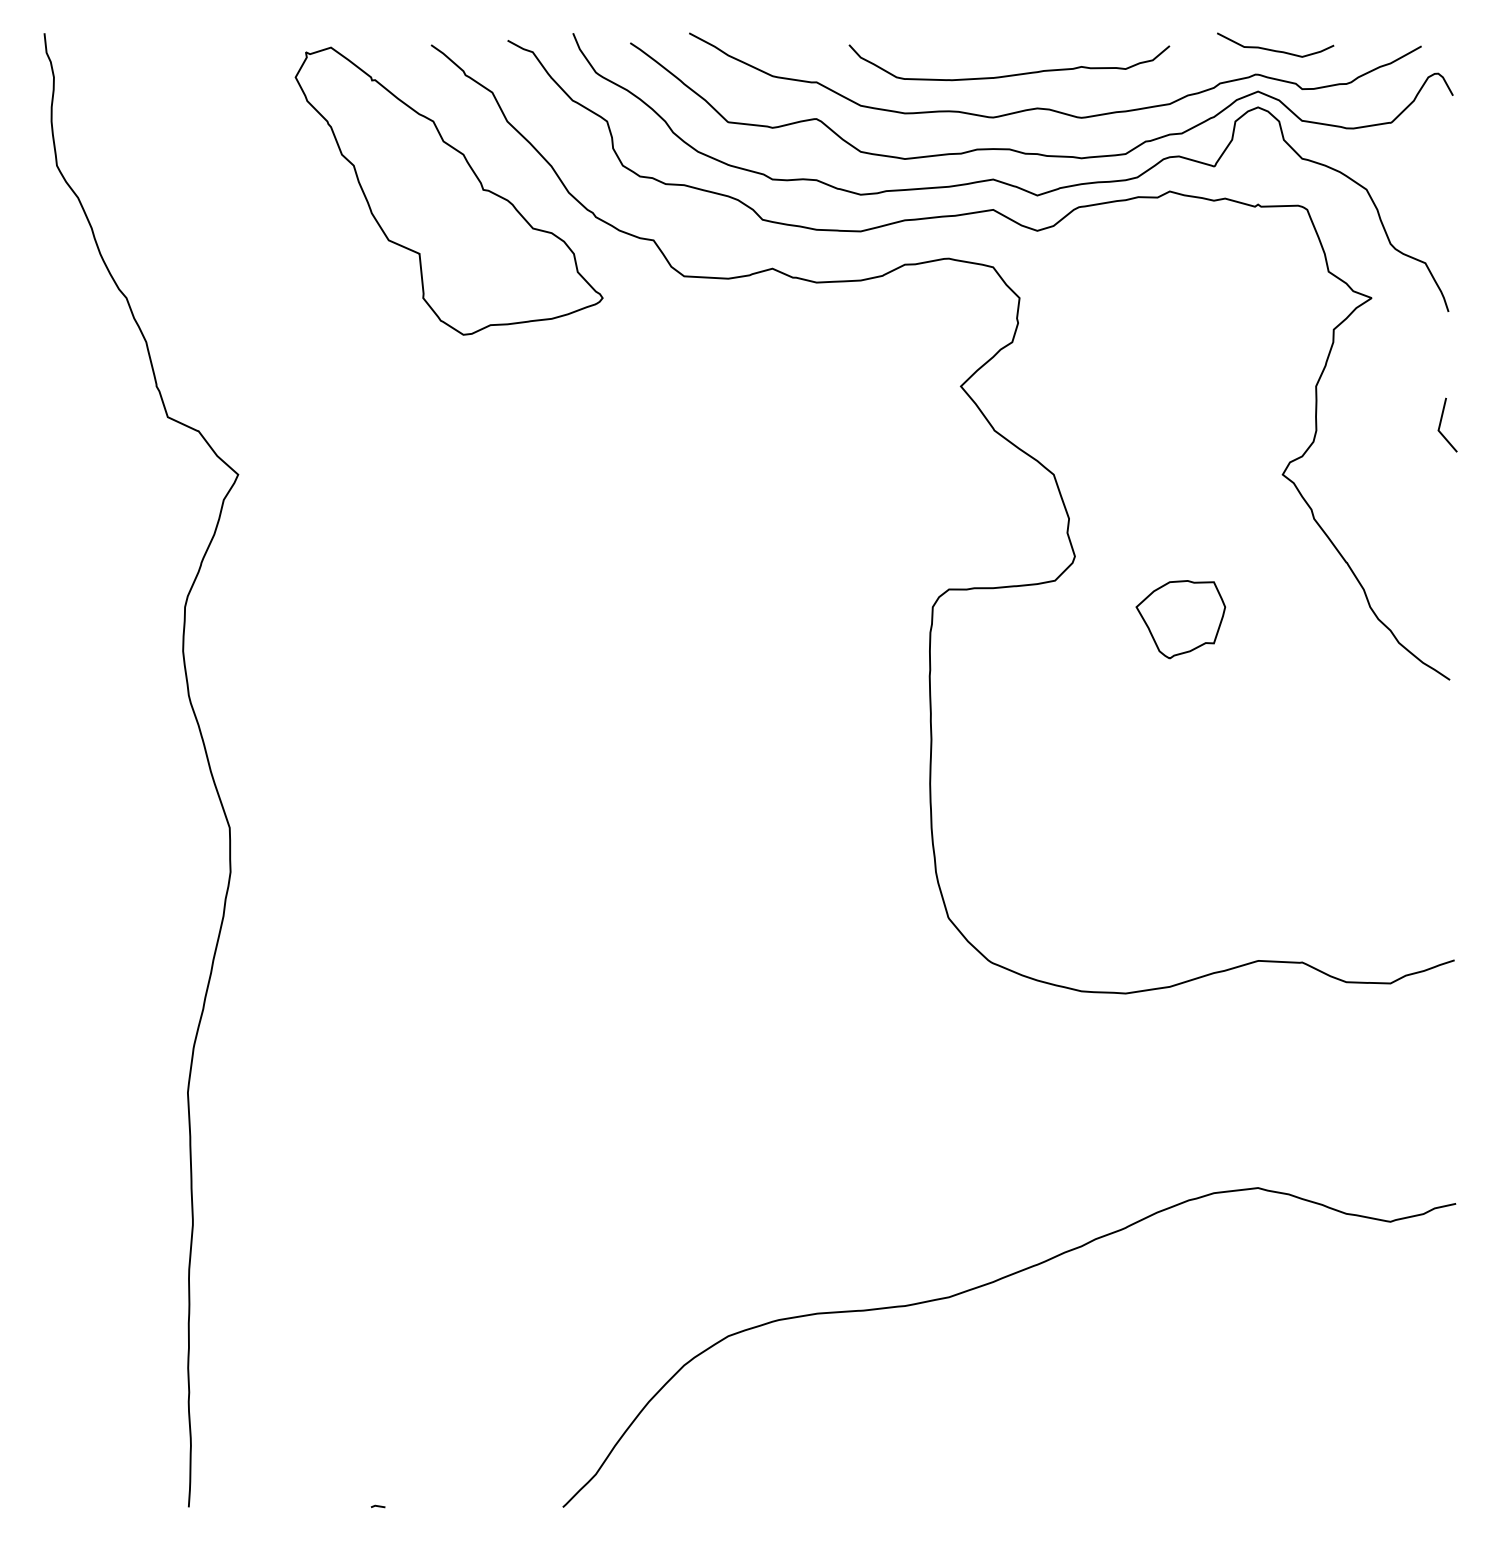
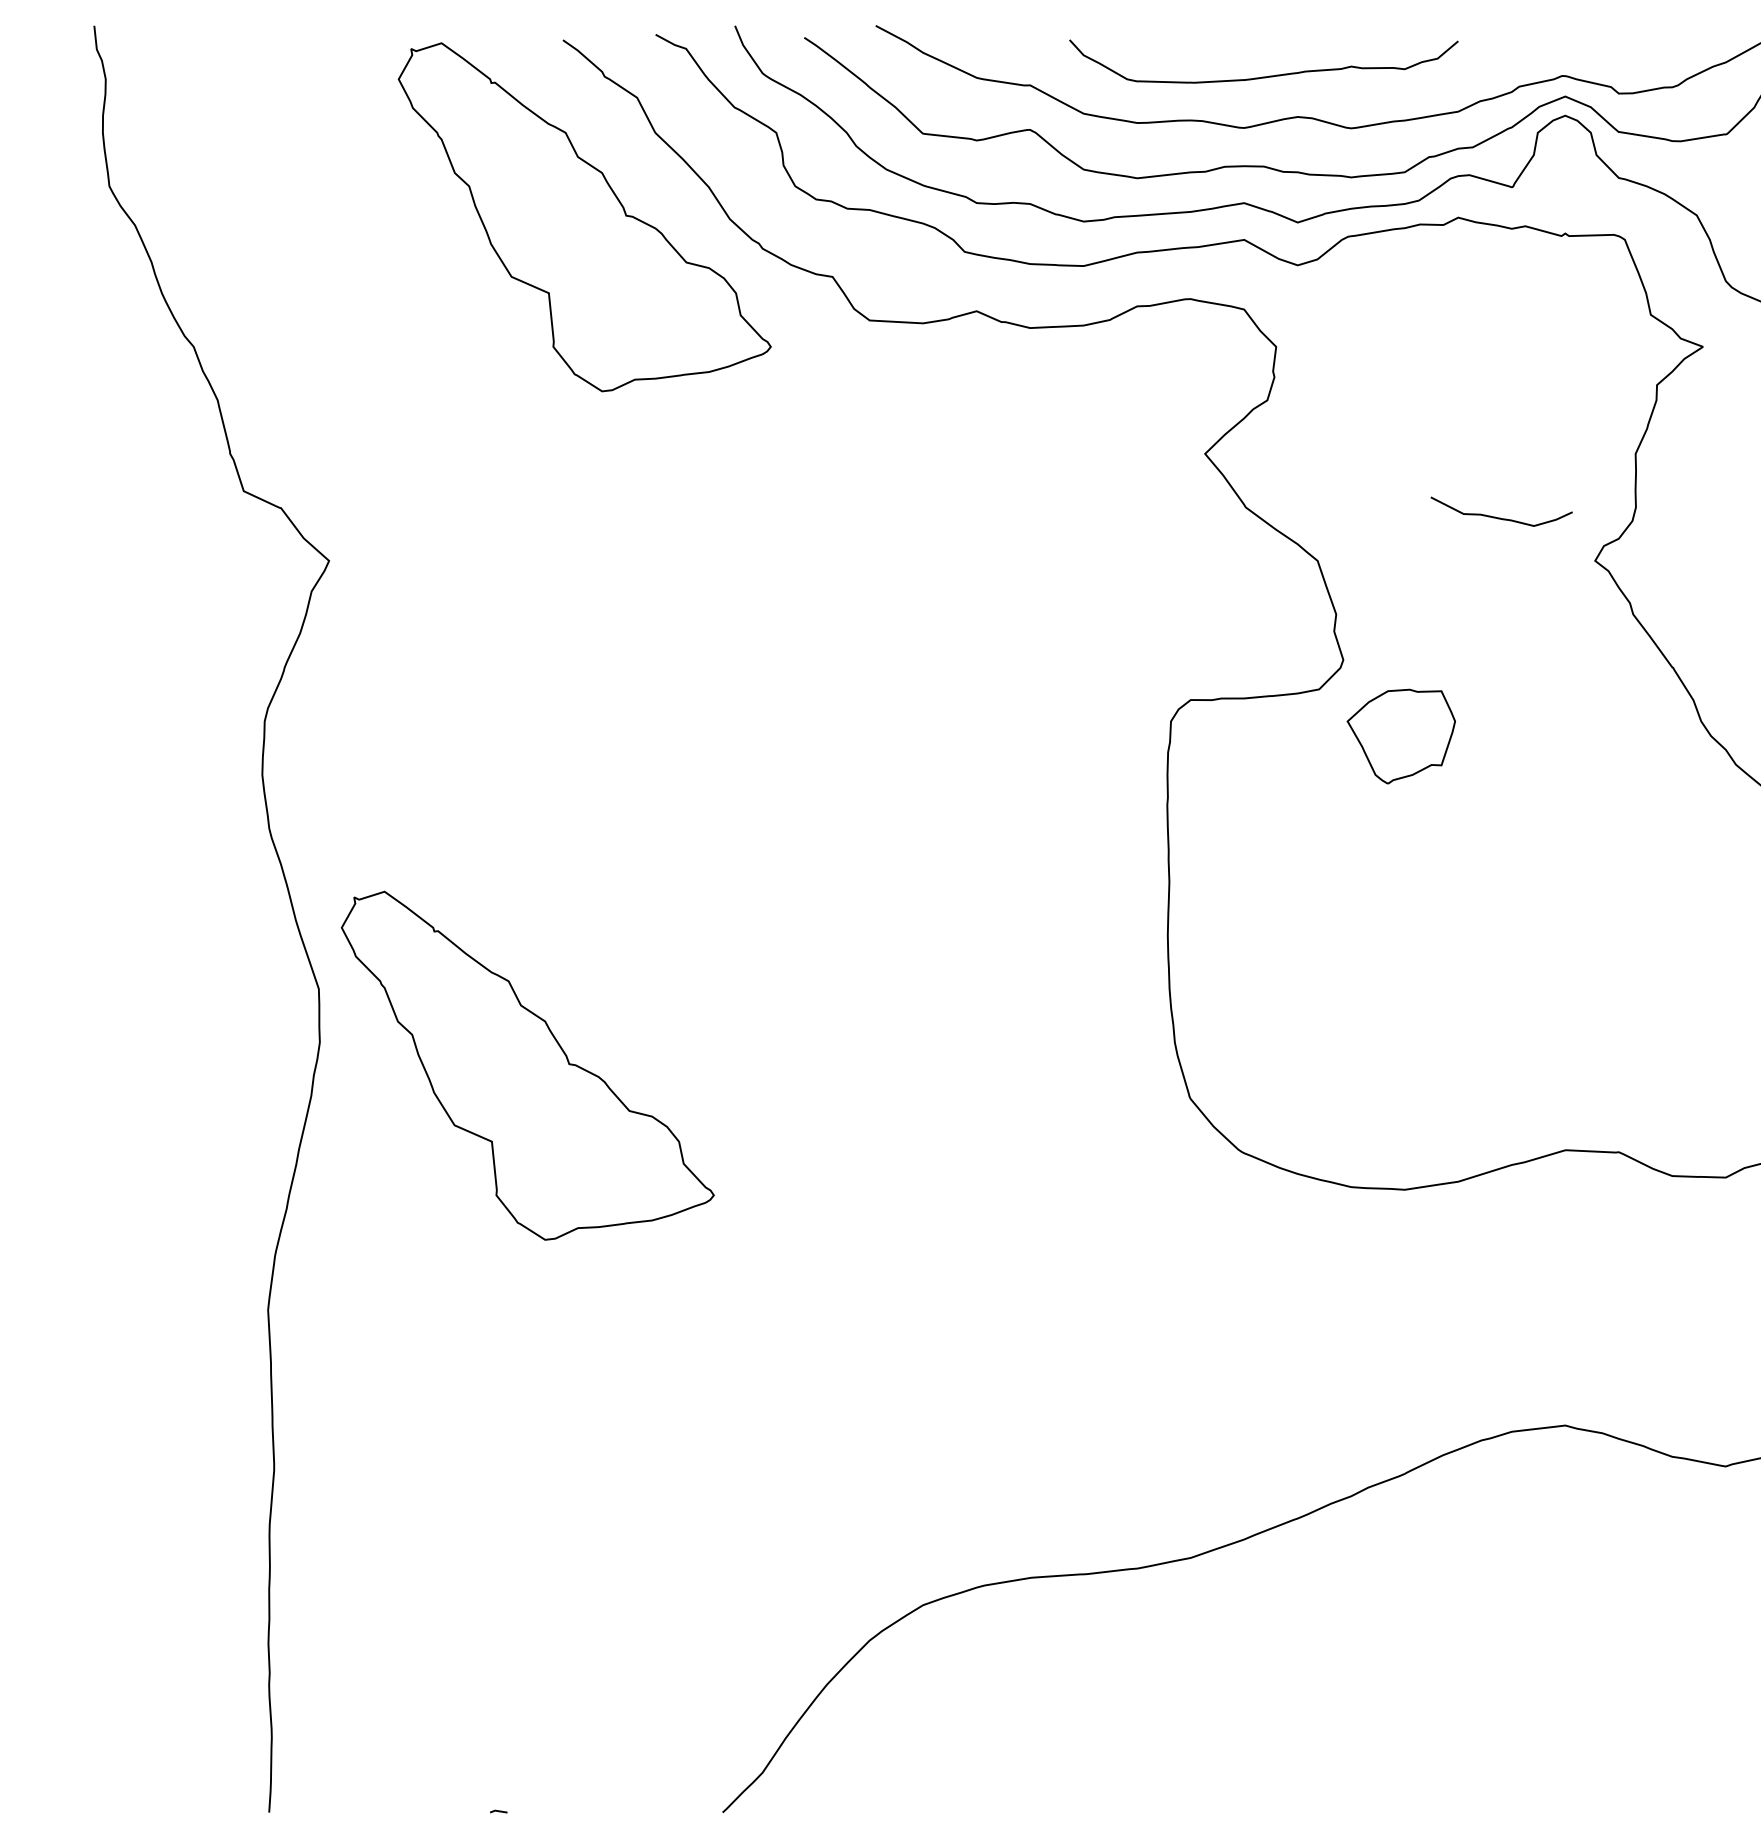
curve: (1273, 49) -> (1499, 517), moved
part: (1180, 619) -> (1400, 736), moved
part: (401, 890) -> (527, 1064), added

